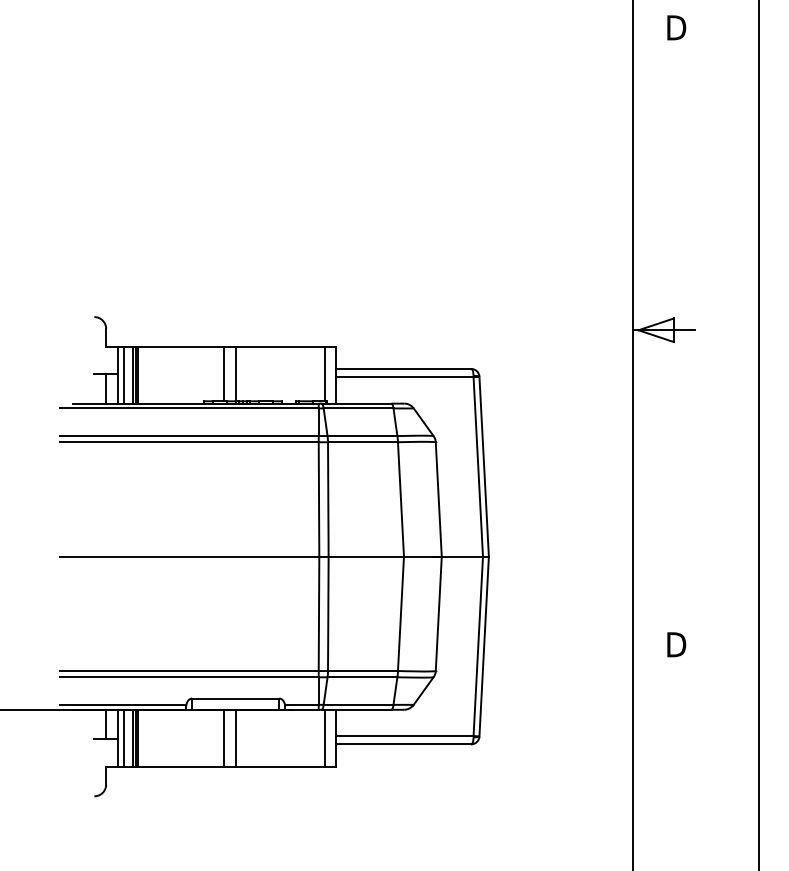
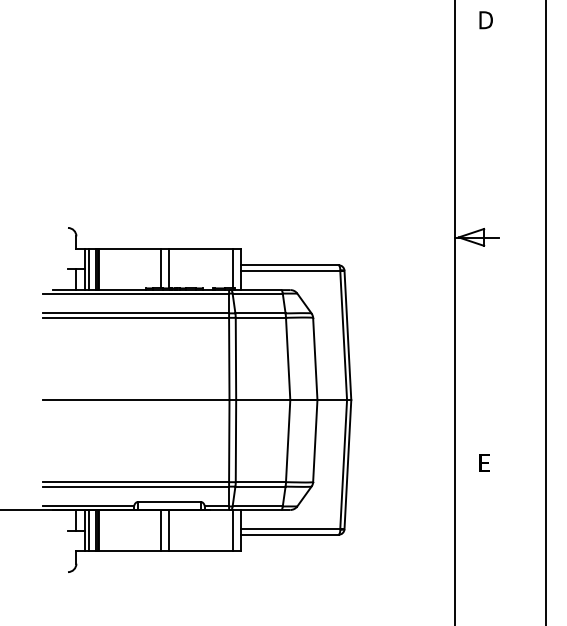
text: (676, 644) -> (486, 463), D -> E

